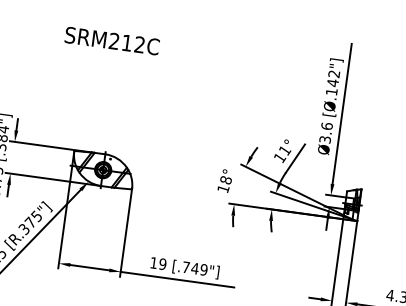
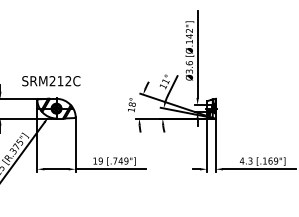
text: (112, 41) -> (51, 81), moved

